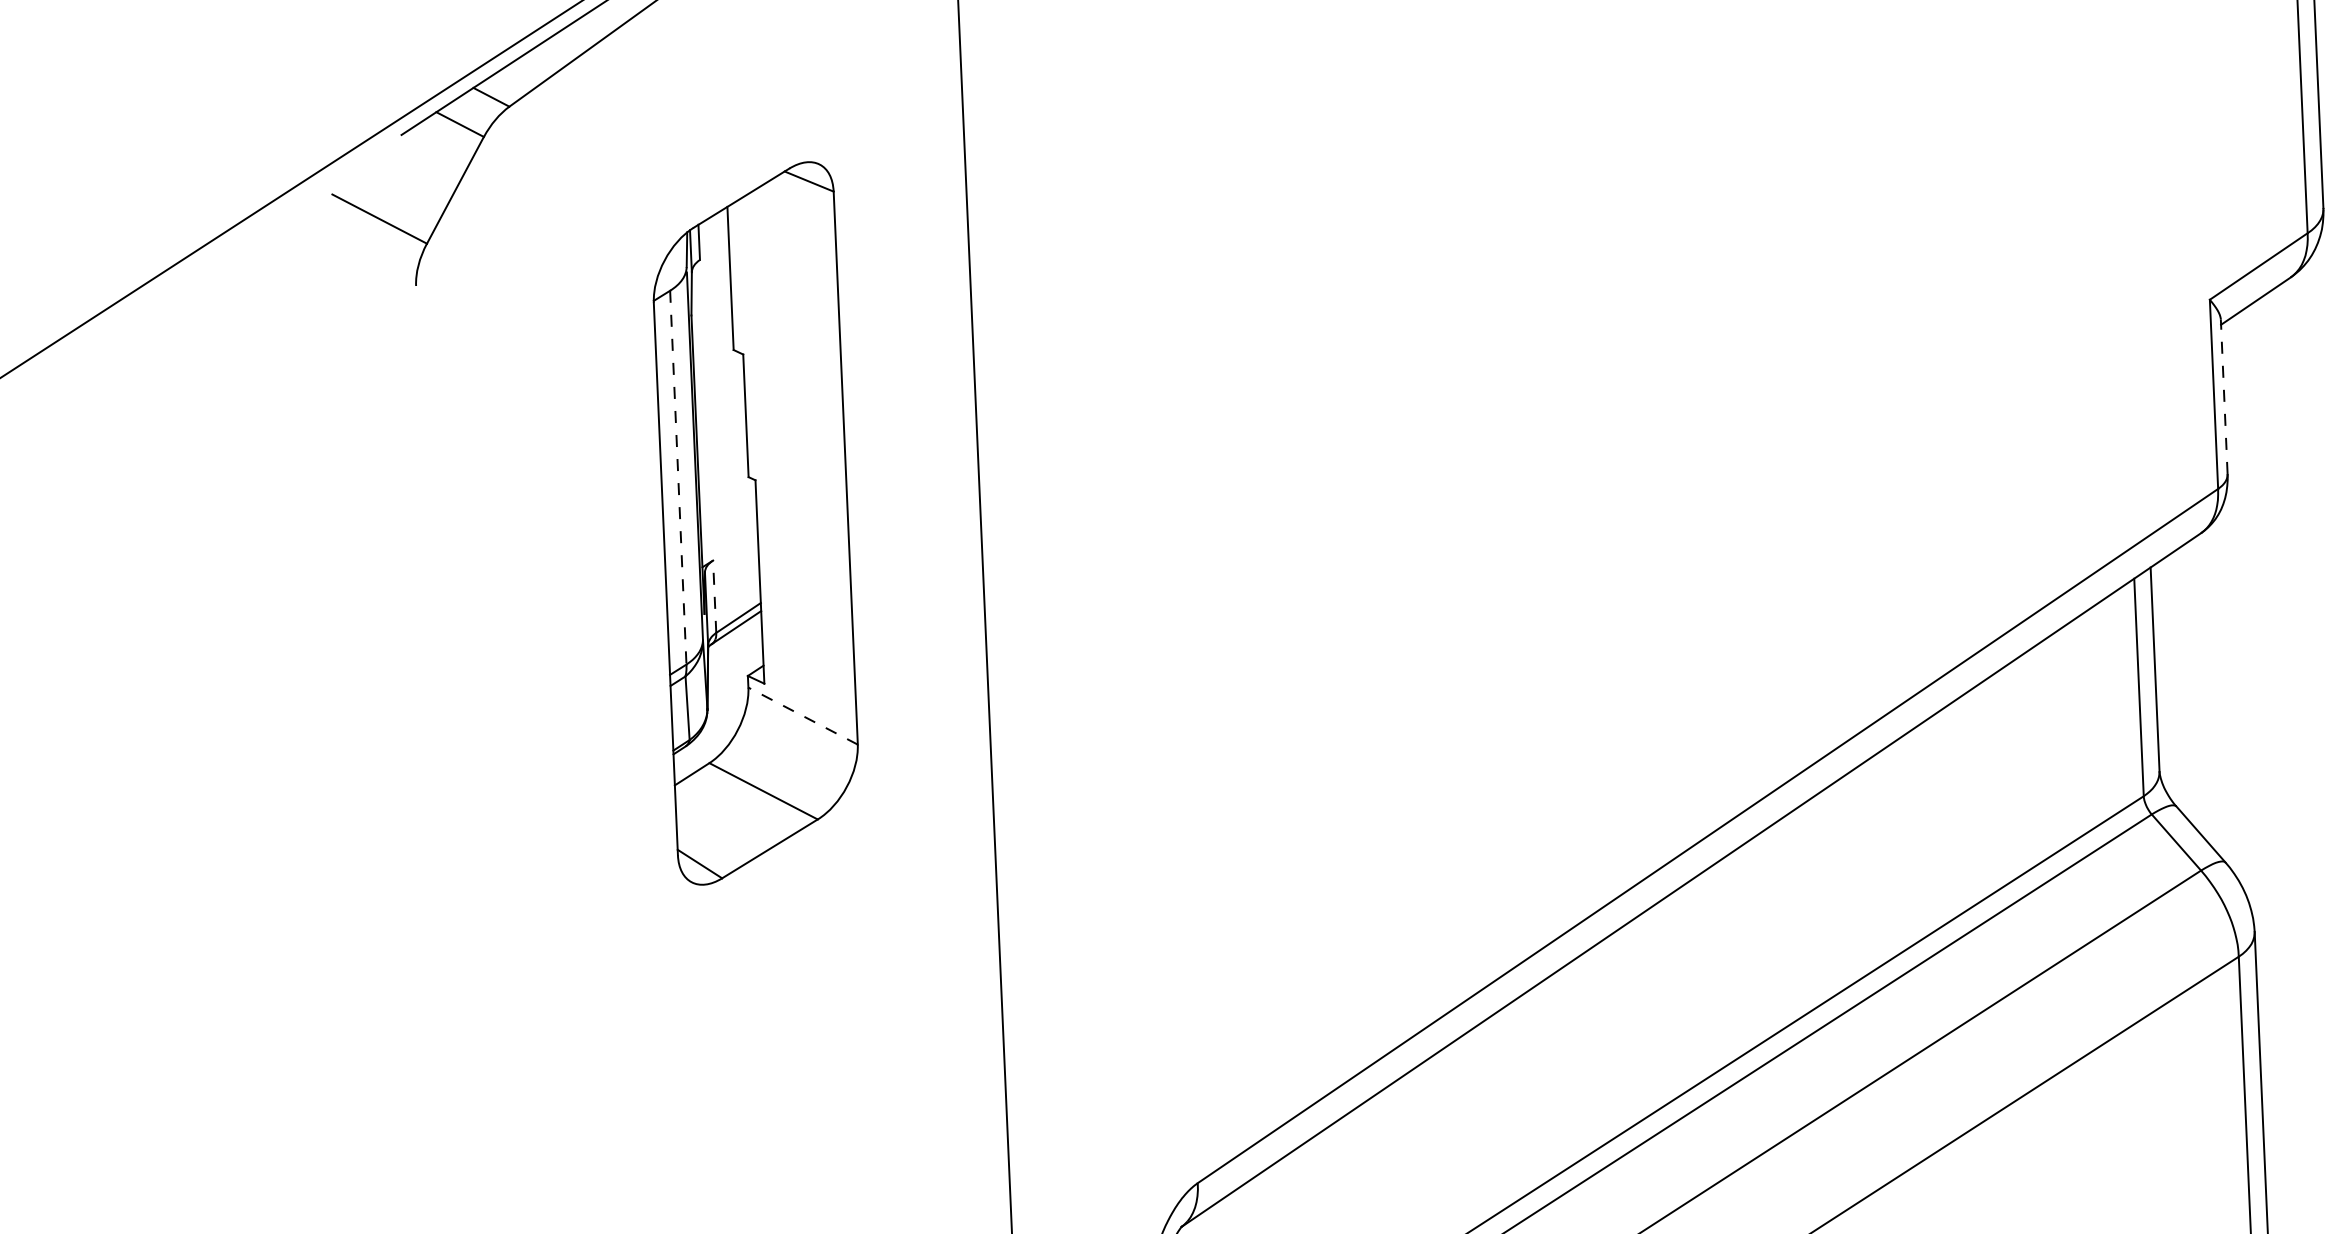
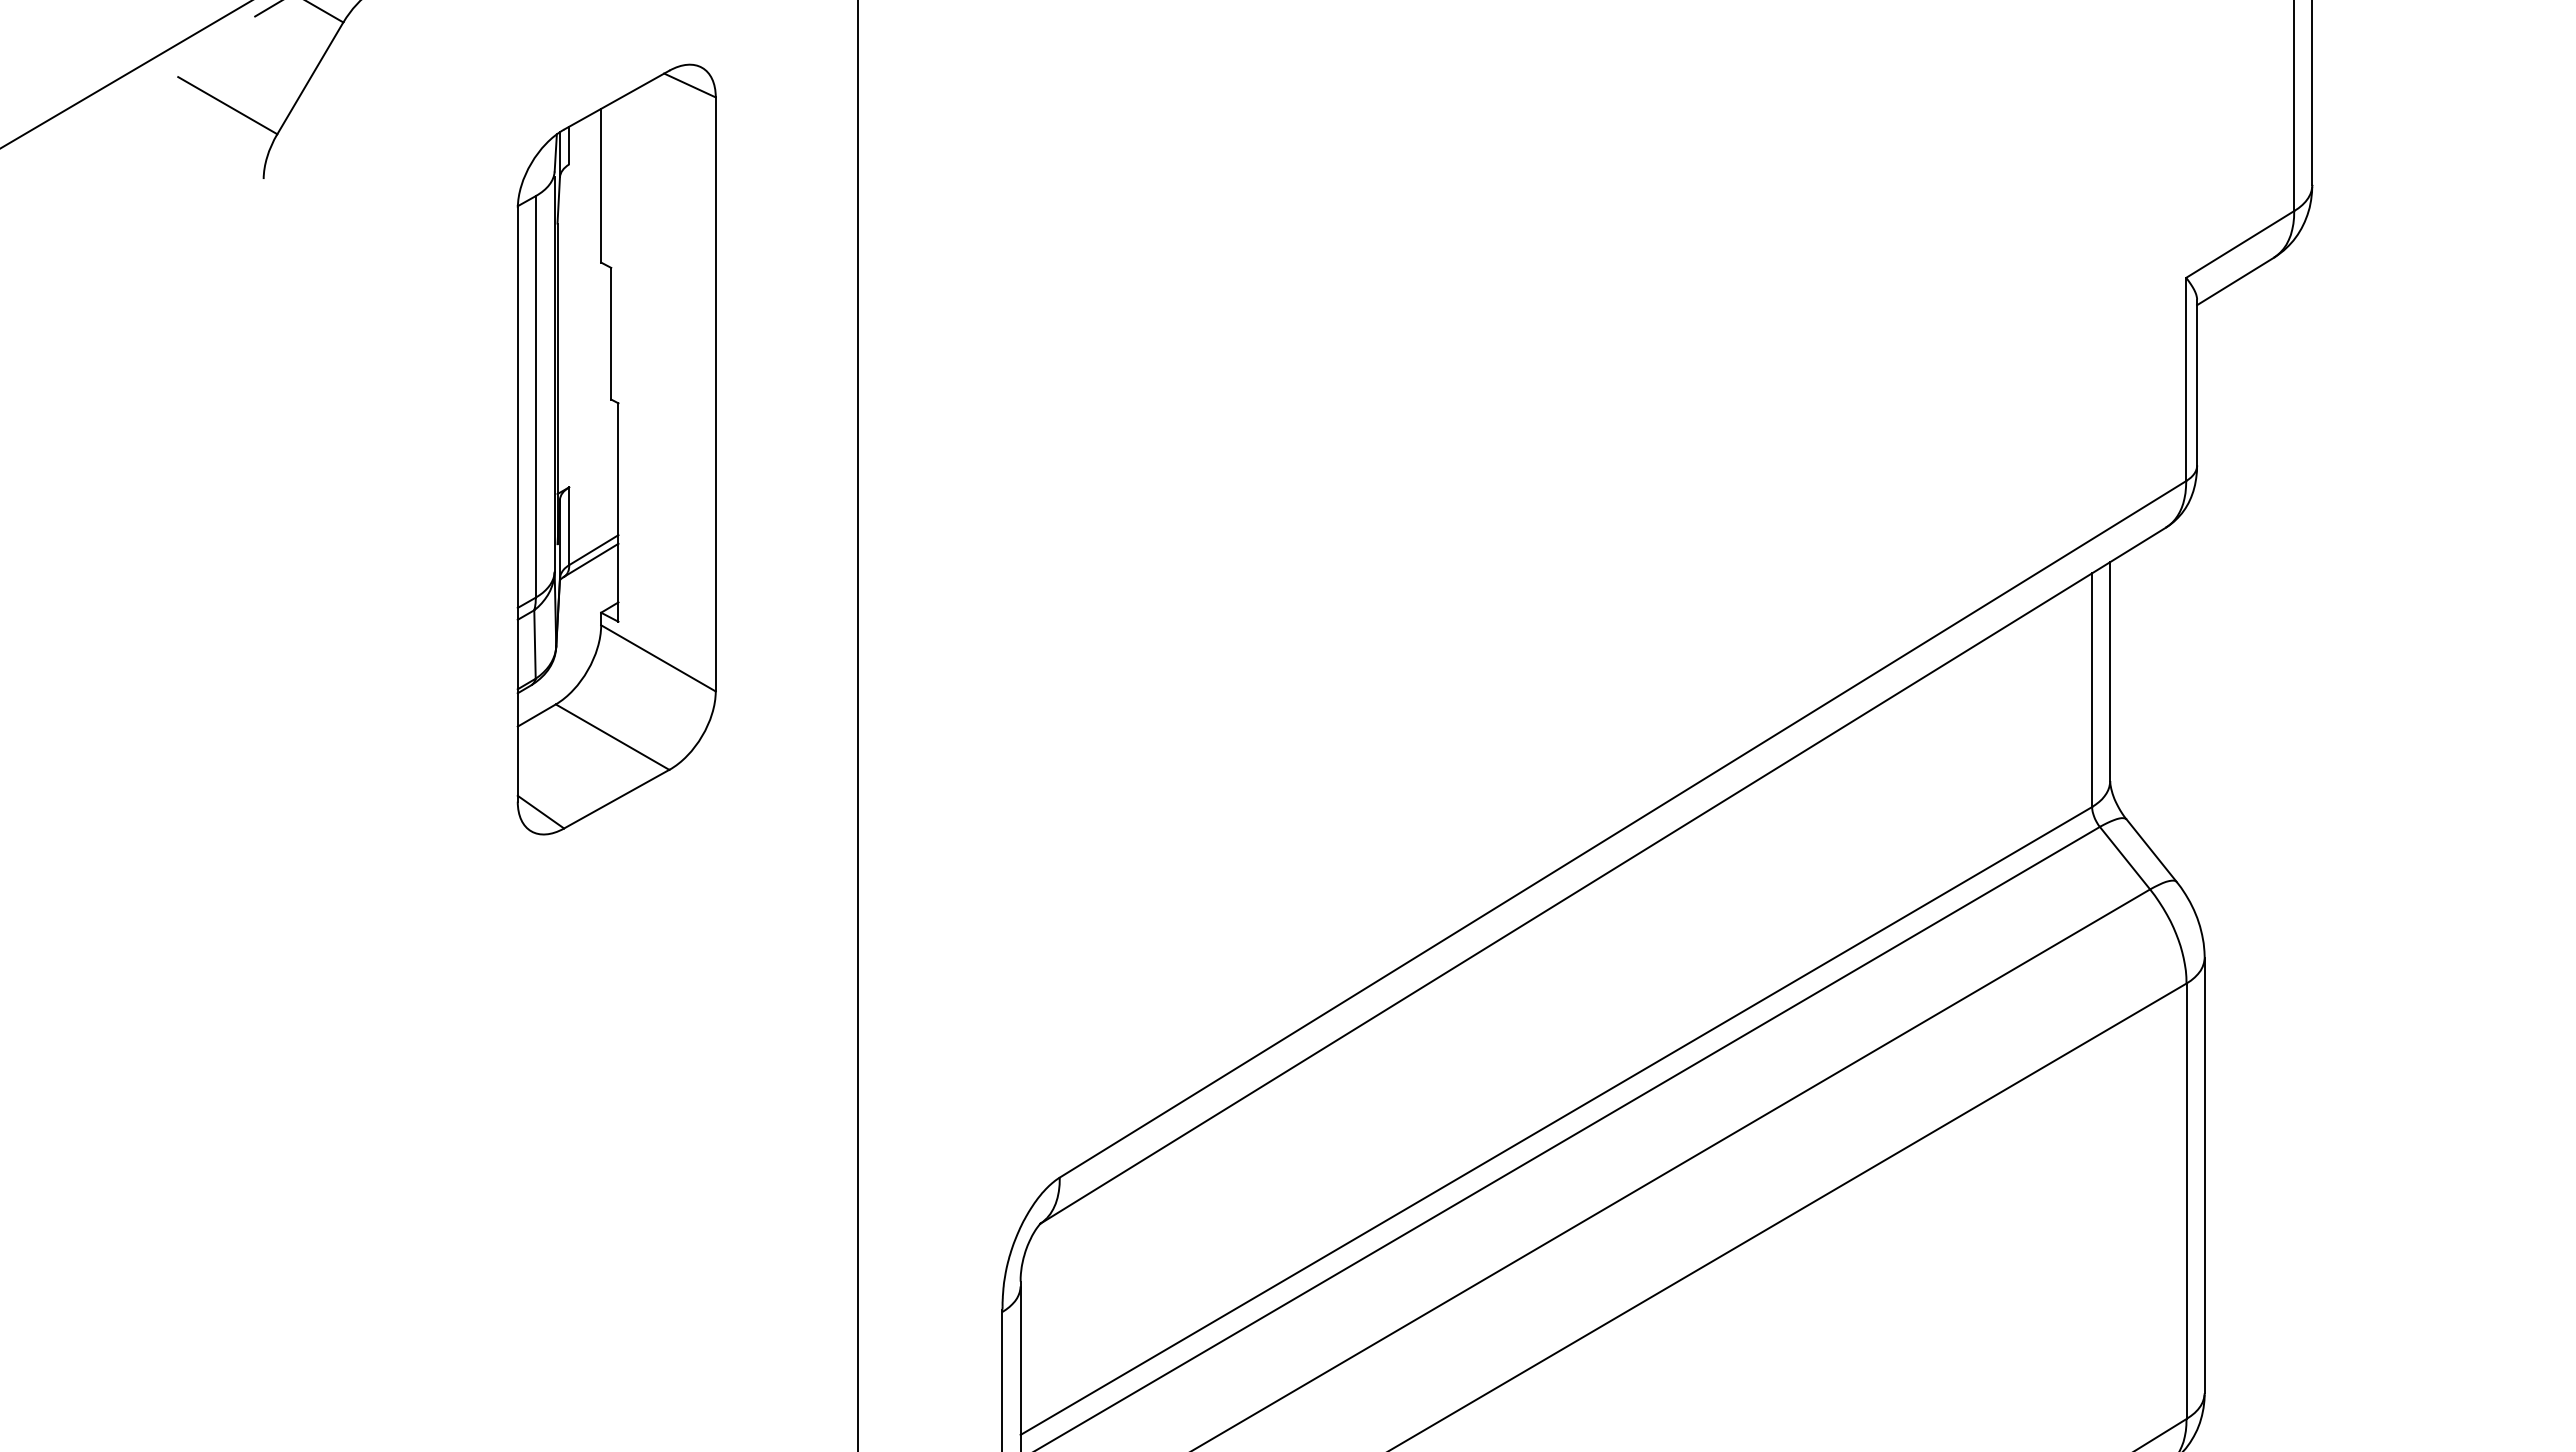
line: (2224, 396) -> (2197, 382), dashed -> solid
line: (677, 477) -> (535, 396), dashed -> solid
line: (714, 596) -> (569, 526), dashed -> solid
line: (803, 716) -> (658, 658), dashed -> solid

